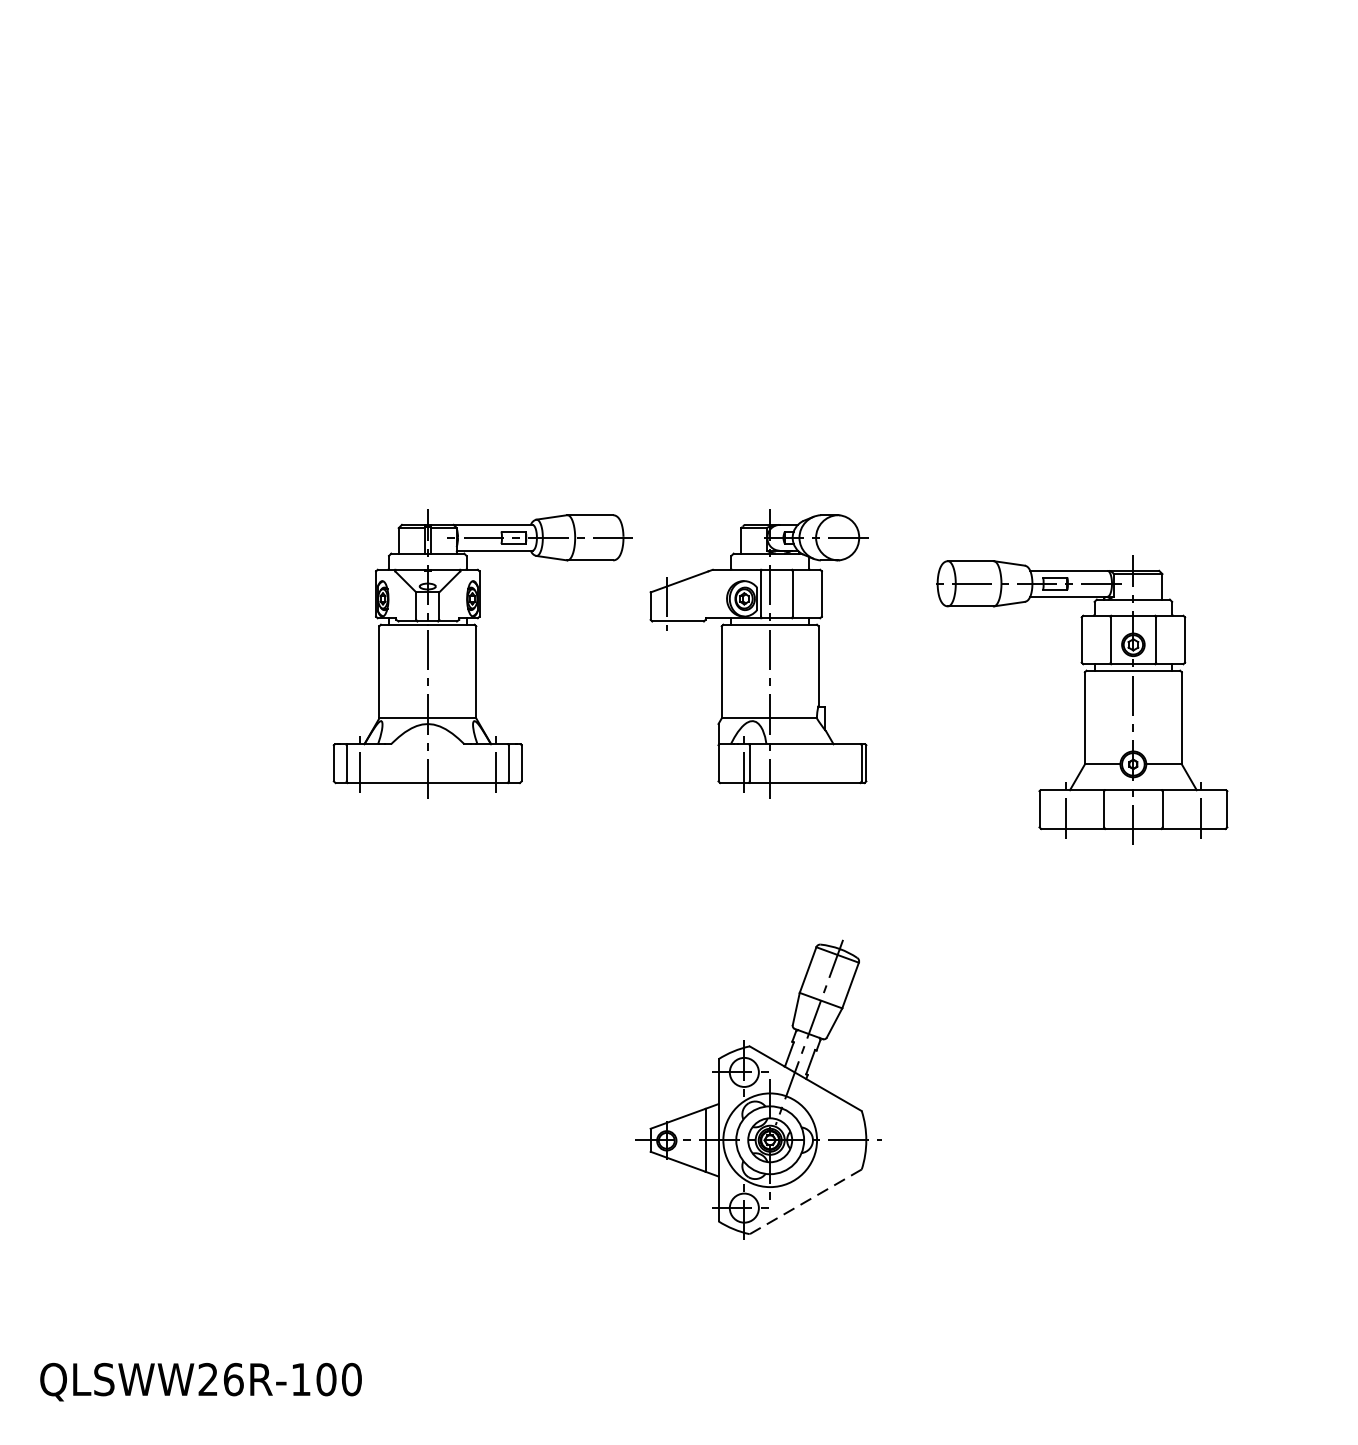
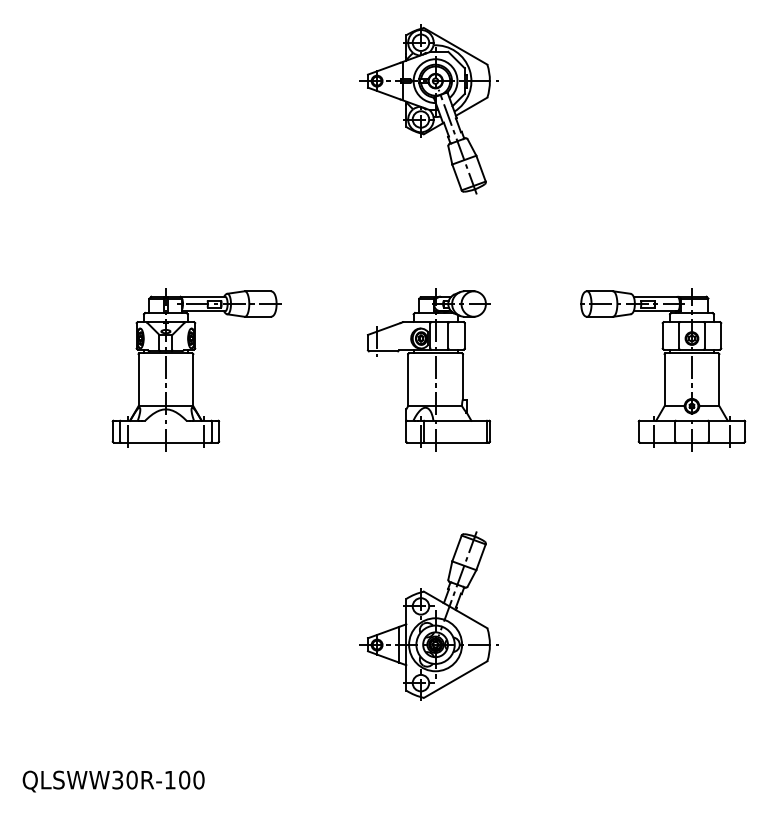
part: (757, 193) -> (428, 109), added
part: (481, 653) -> (196, 369), moved
part: (1083, 699) -> (663, 369), moved
line: (805, 1201) -> (455, 679), dashed -> solid
text: (220, 1378) -> (124, 779), QLSWW26R-100 -> QLSWW30R-100

